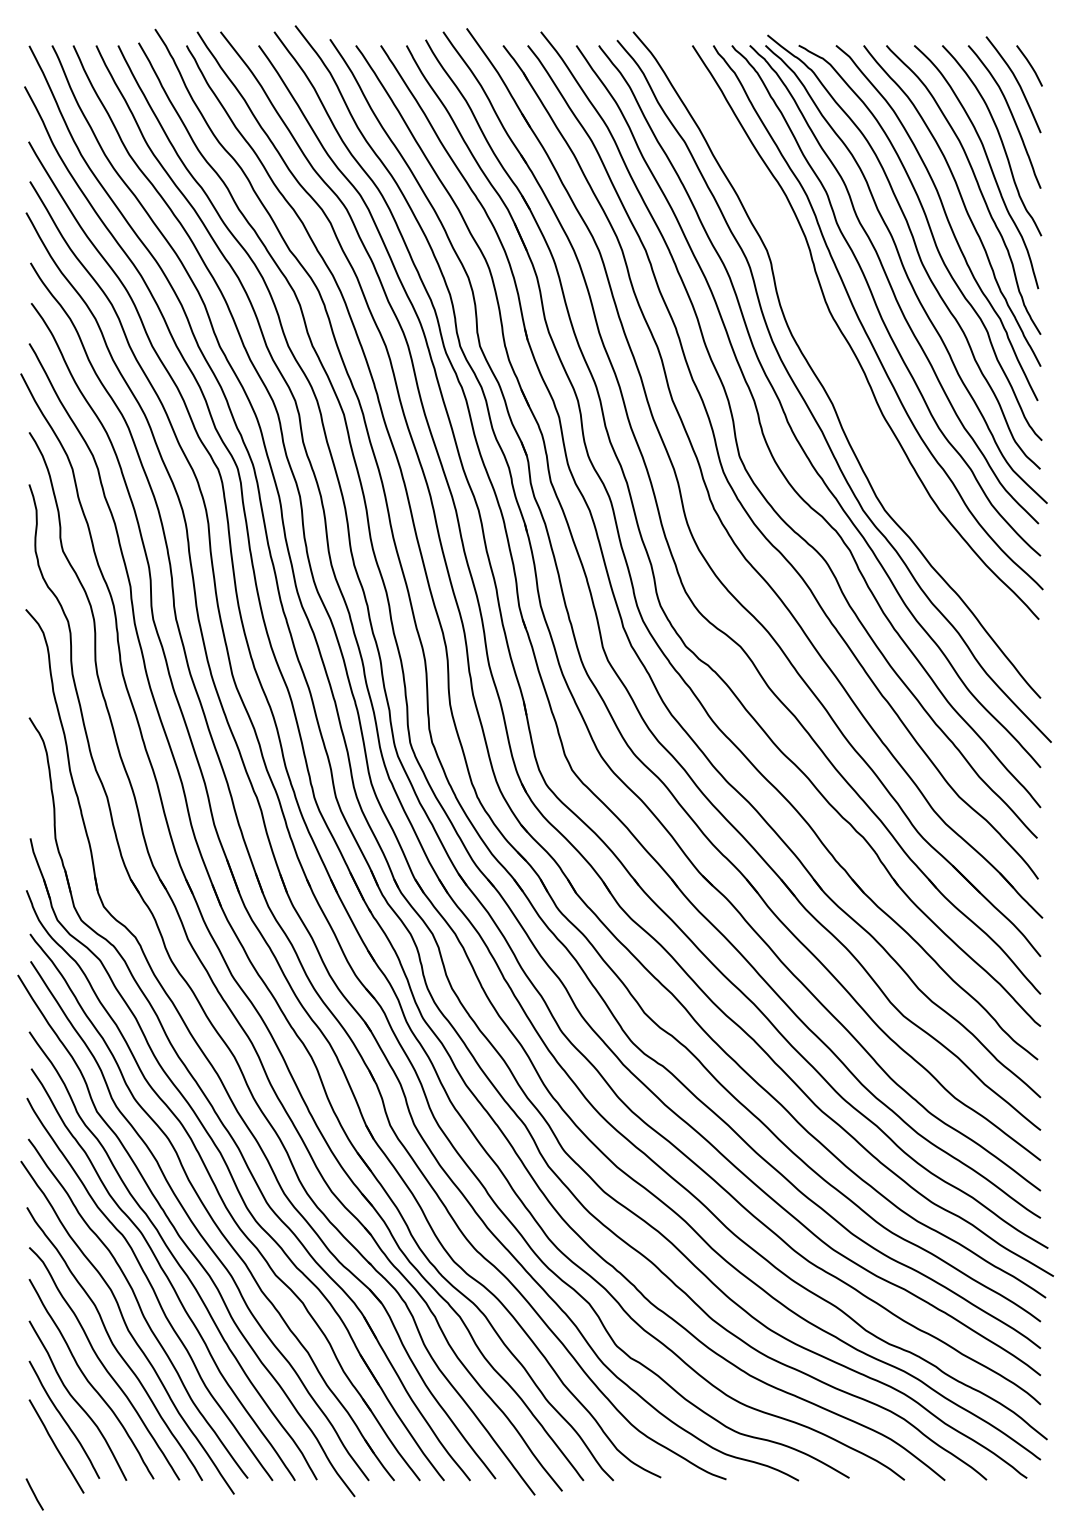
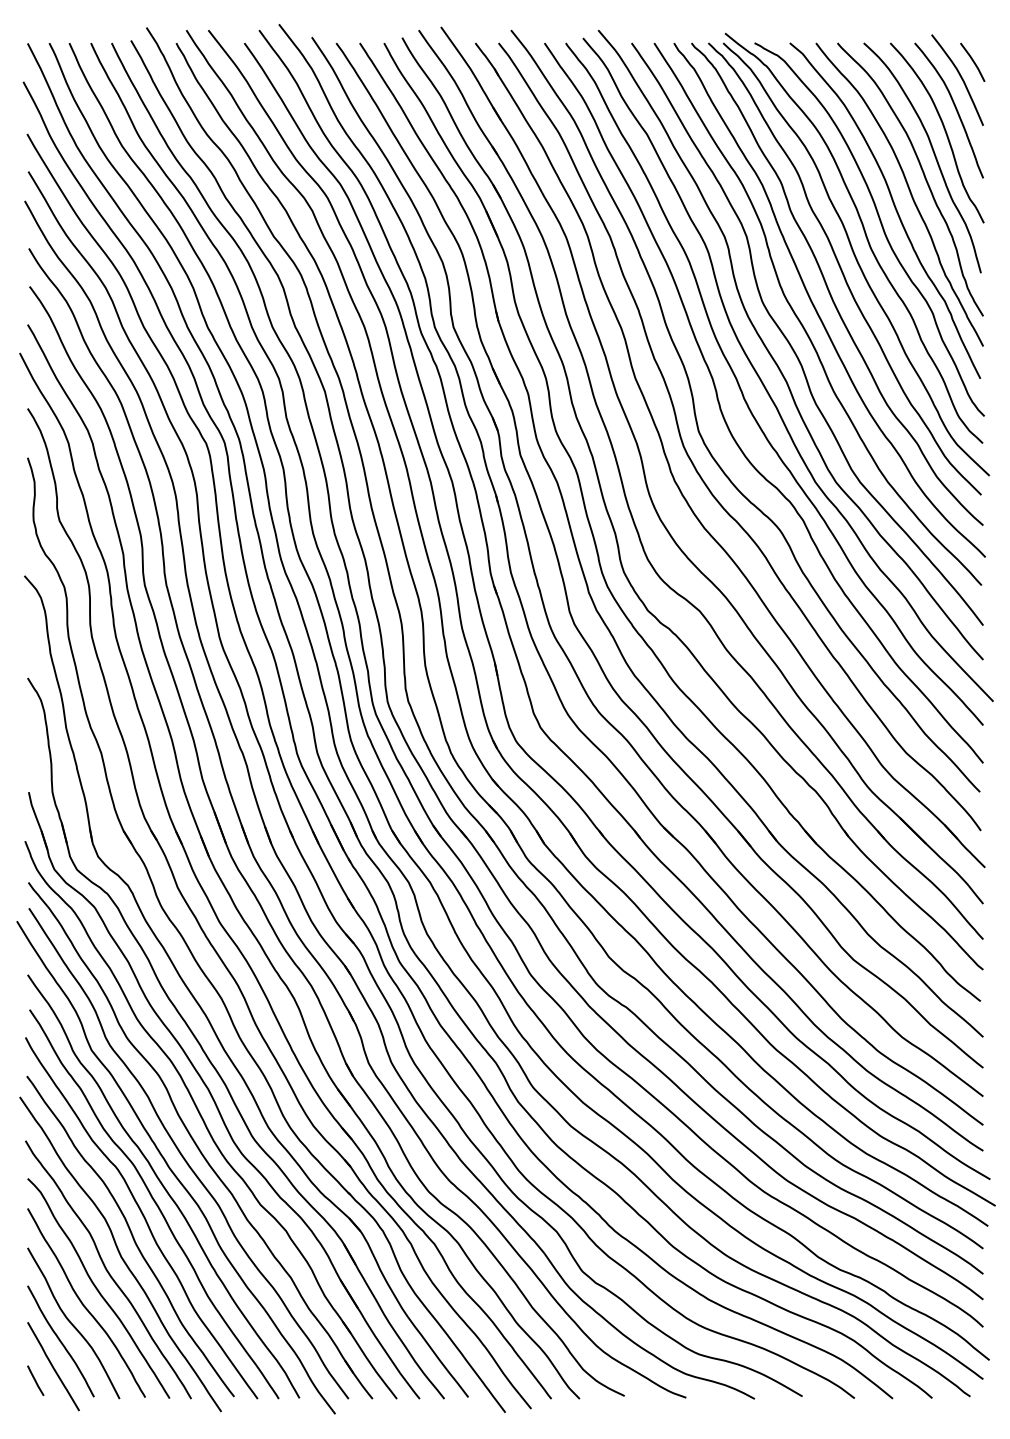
curve: (836, 362) -> (790, 342), added
line: (34, 1494) -> (35, 1380), moved

